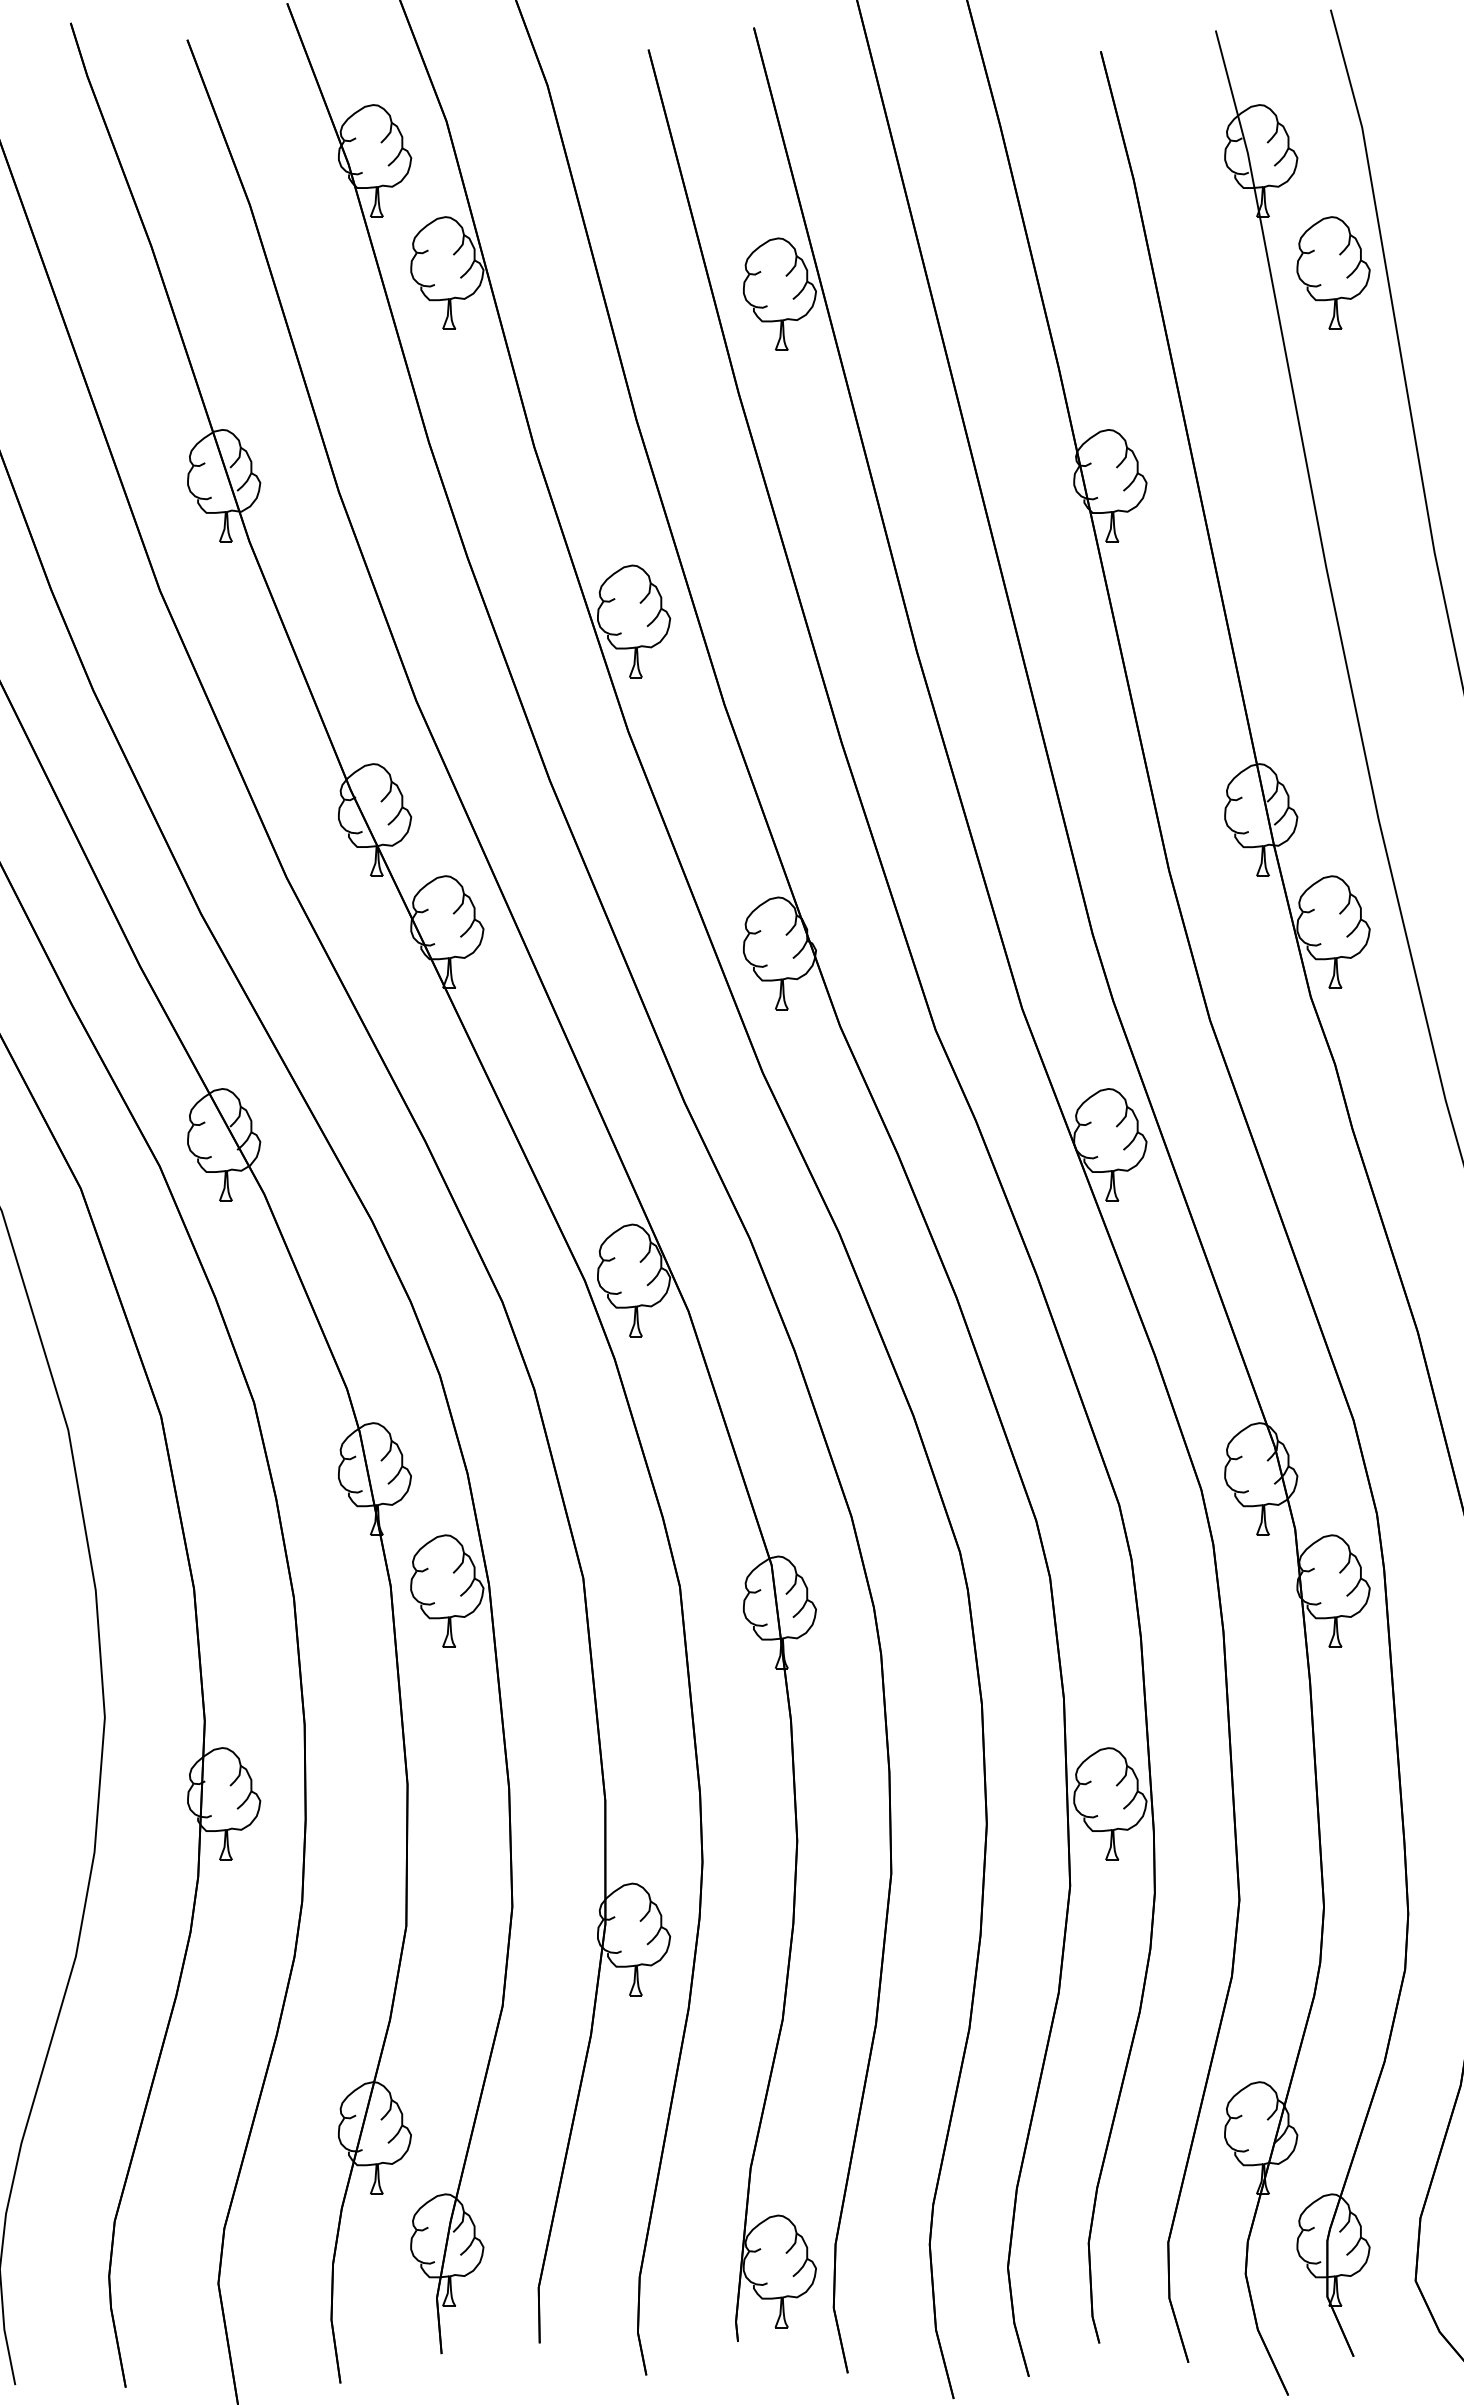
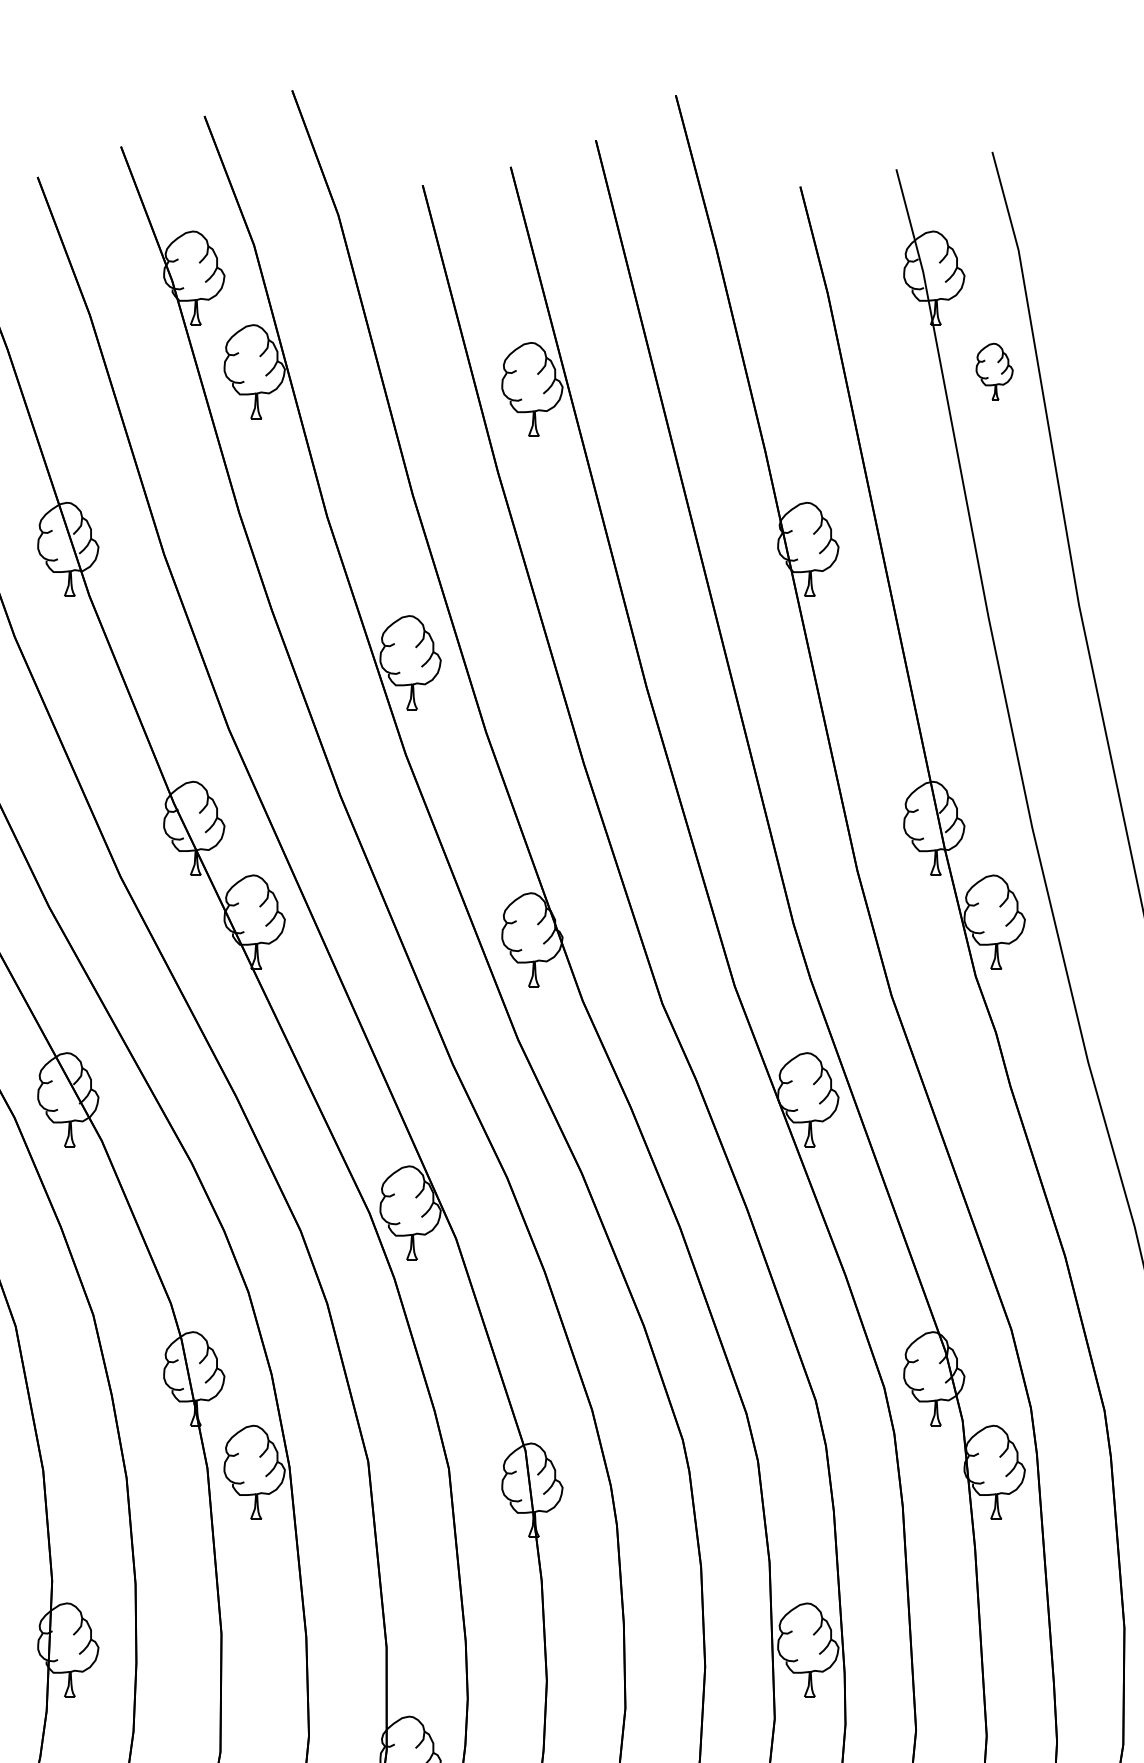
part: (1333, 272) -> (994, 371), size x0.6

